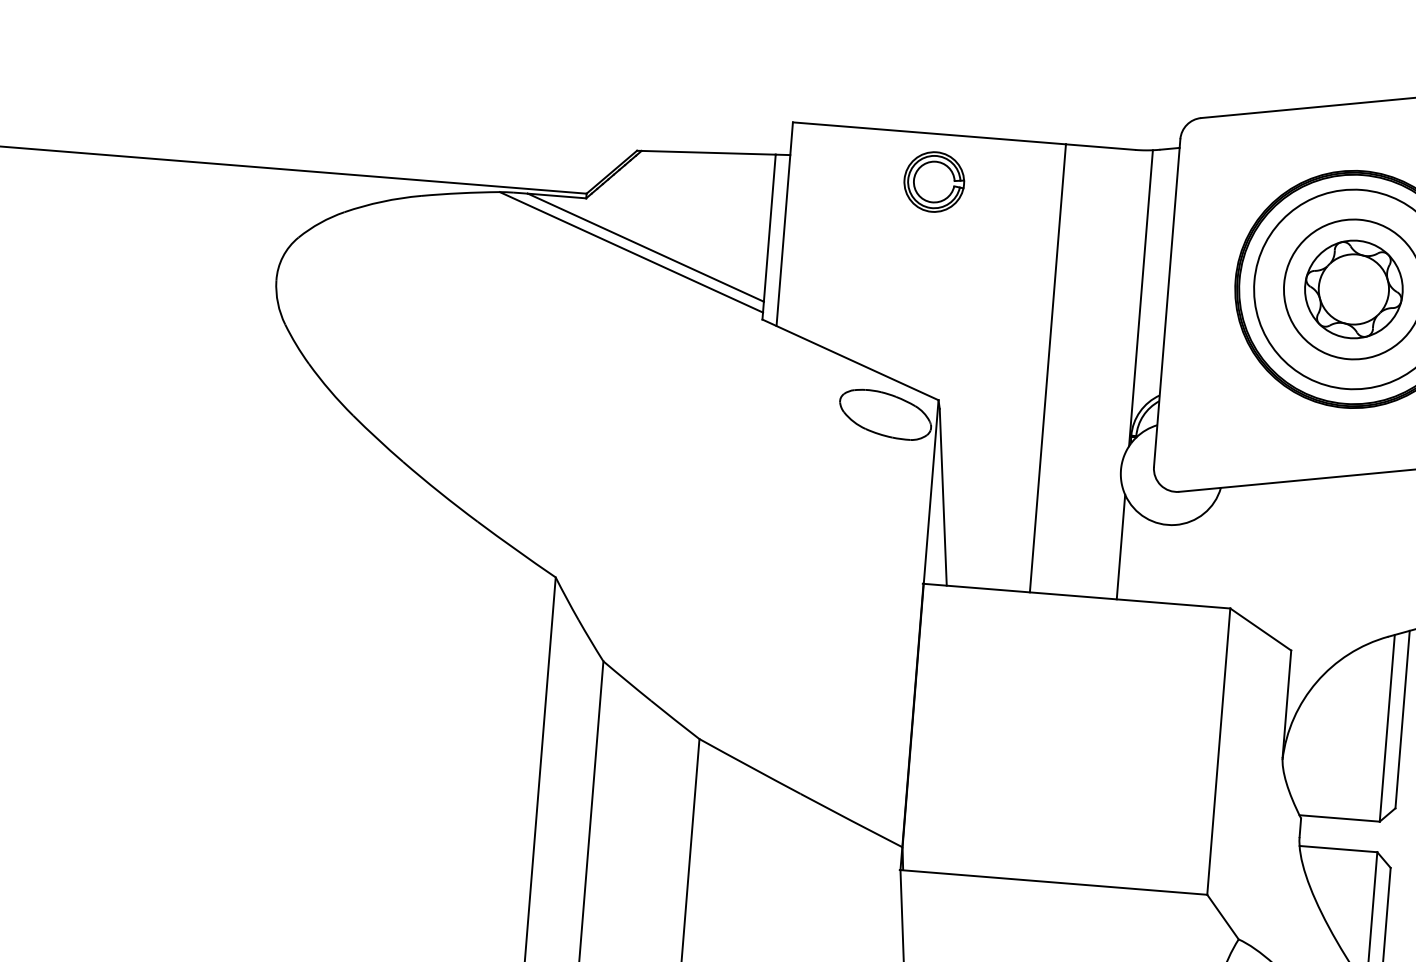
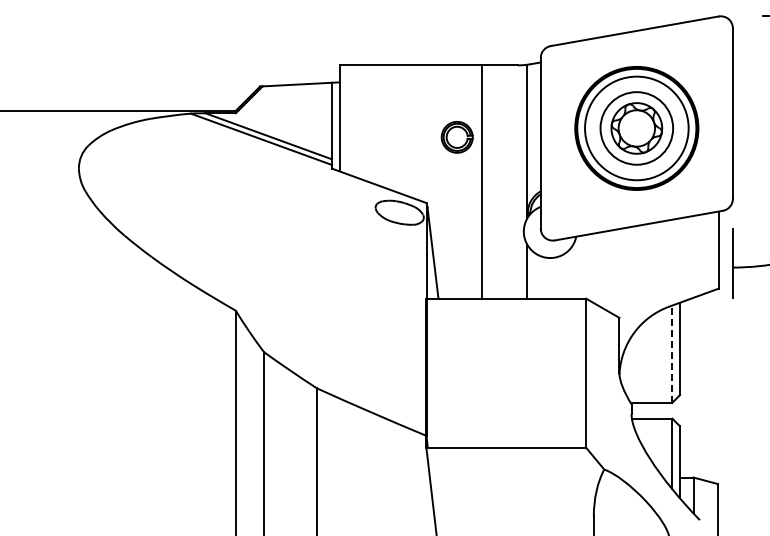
part: (932, 182) -> (456, 137), moved
line: (1387, 729) -> (672, 354), solid -> dashed

